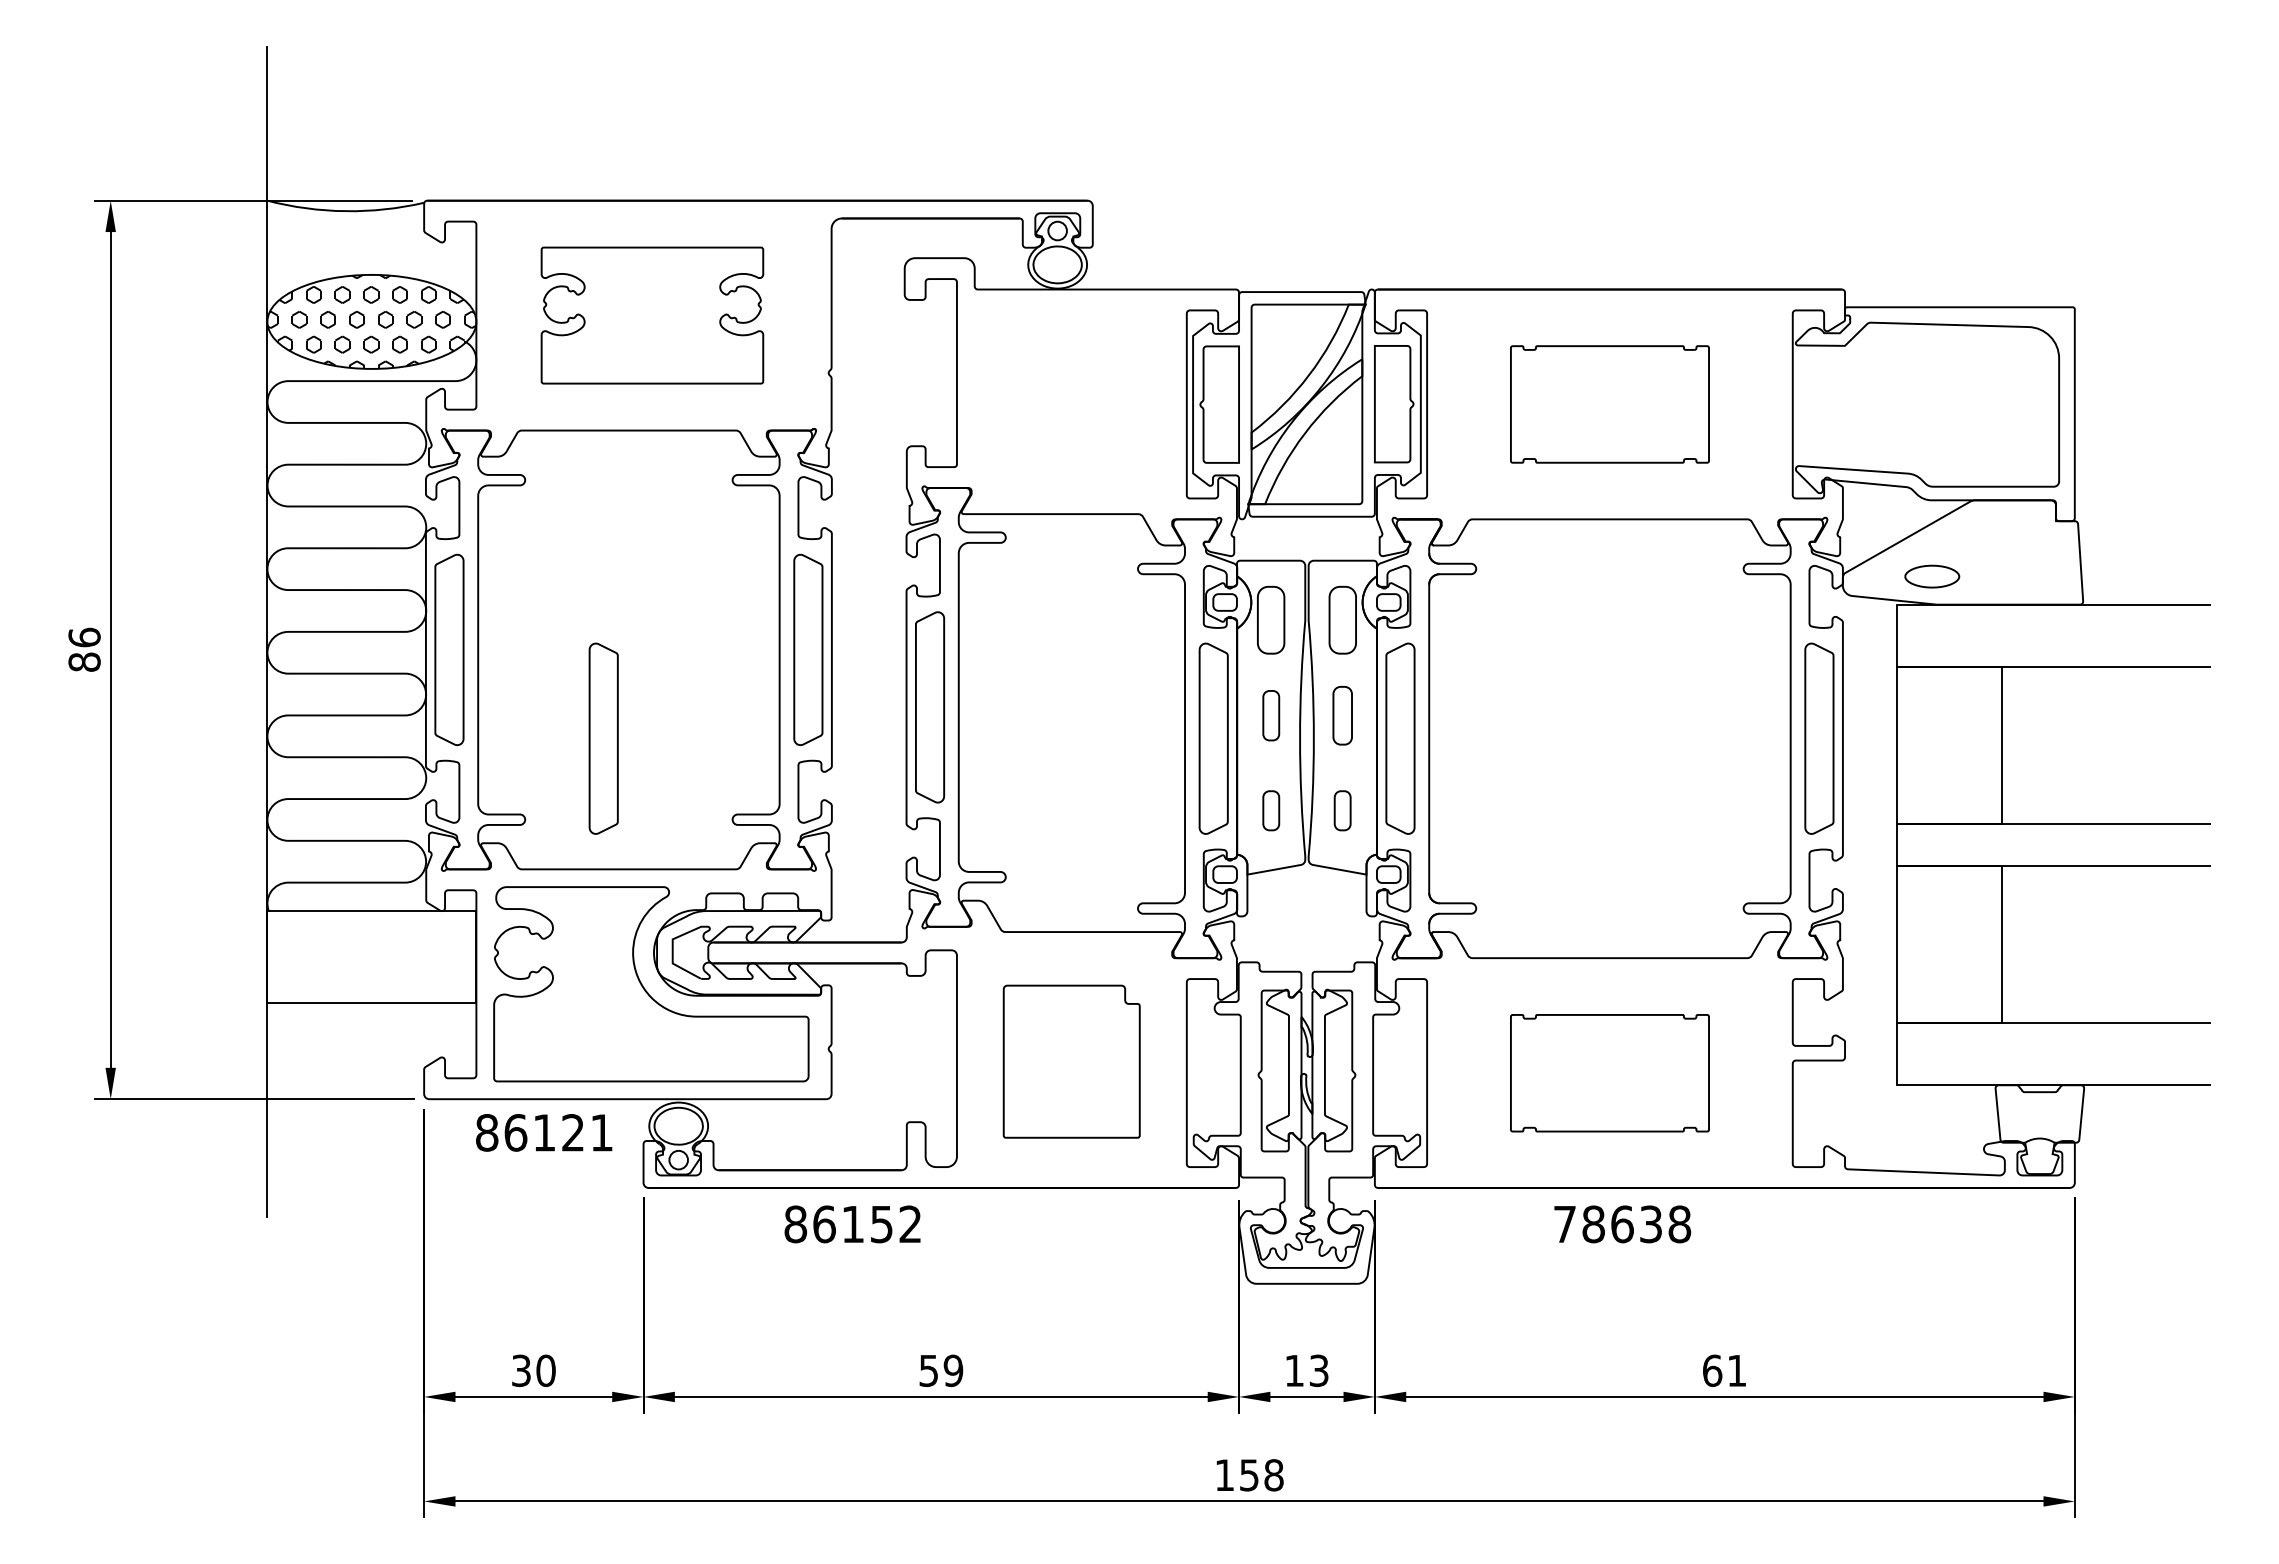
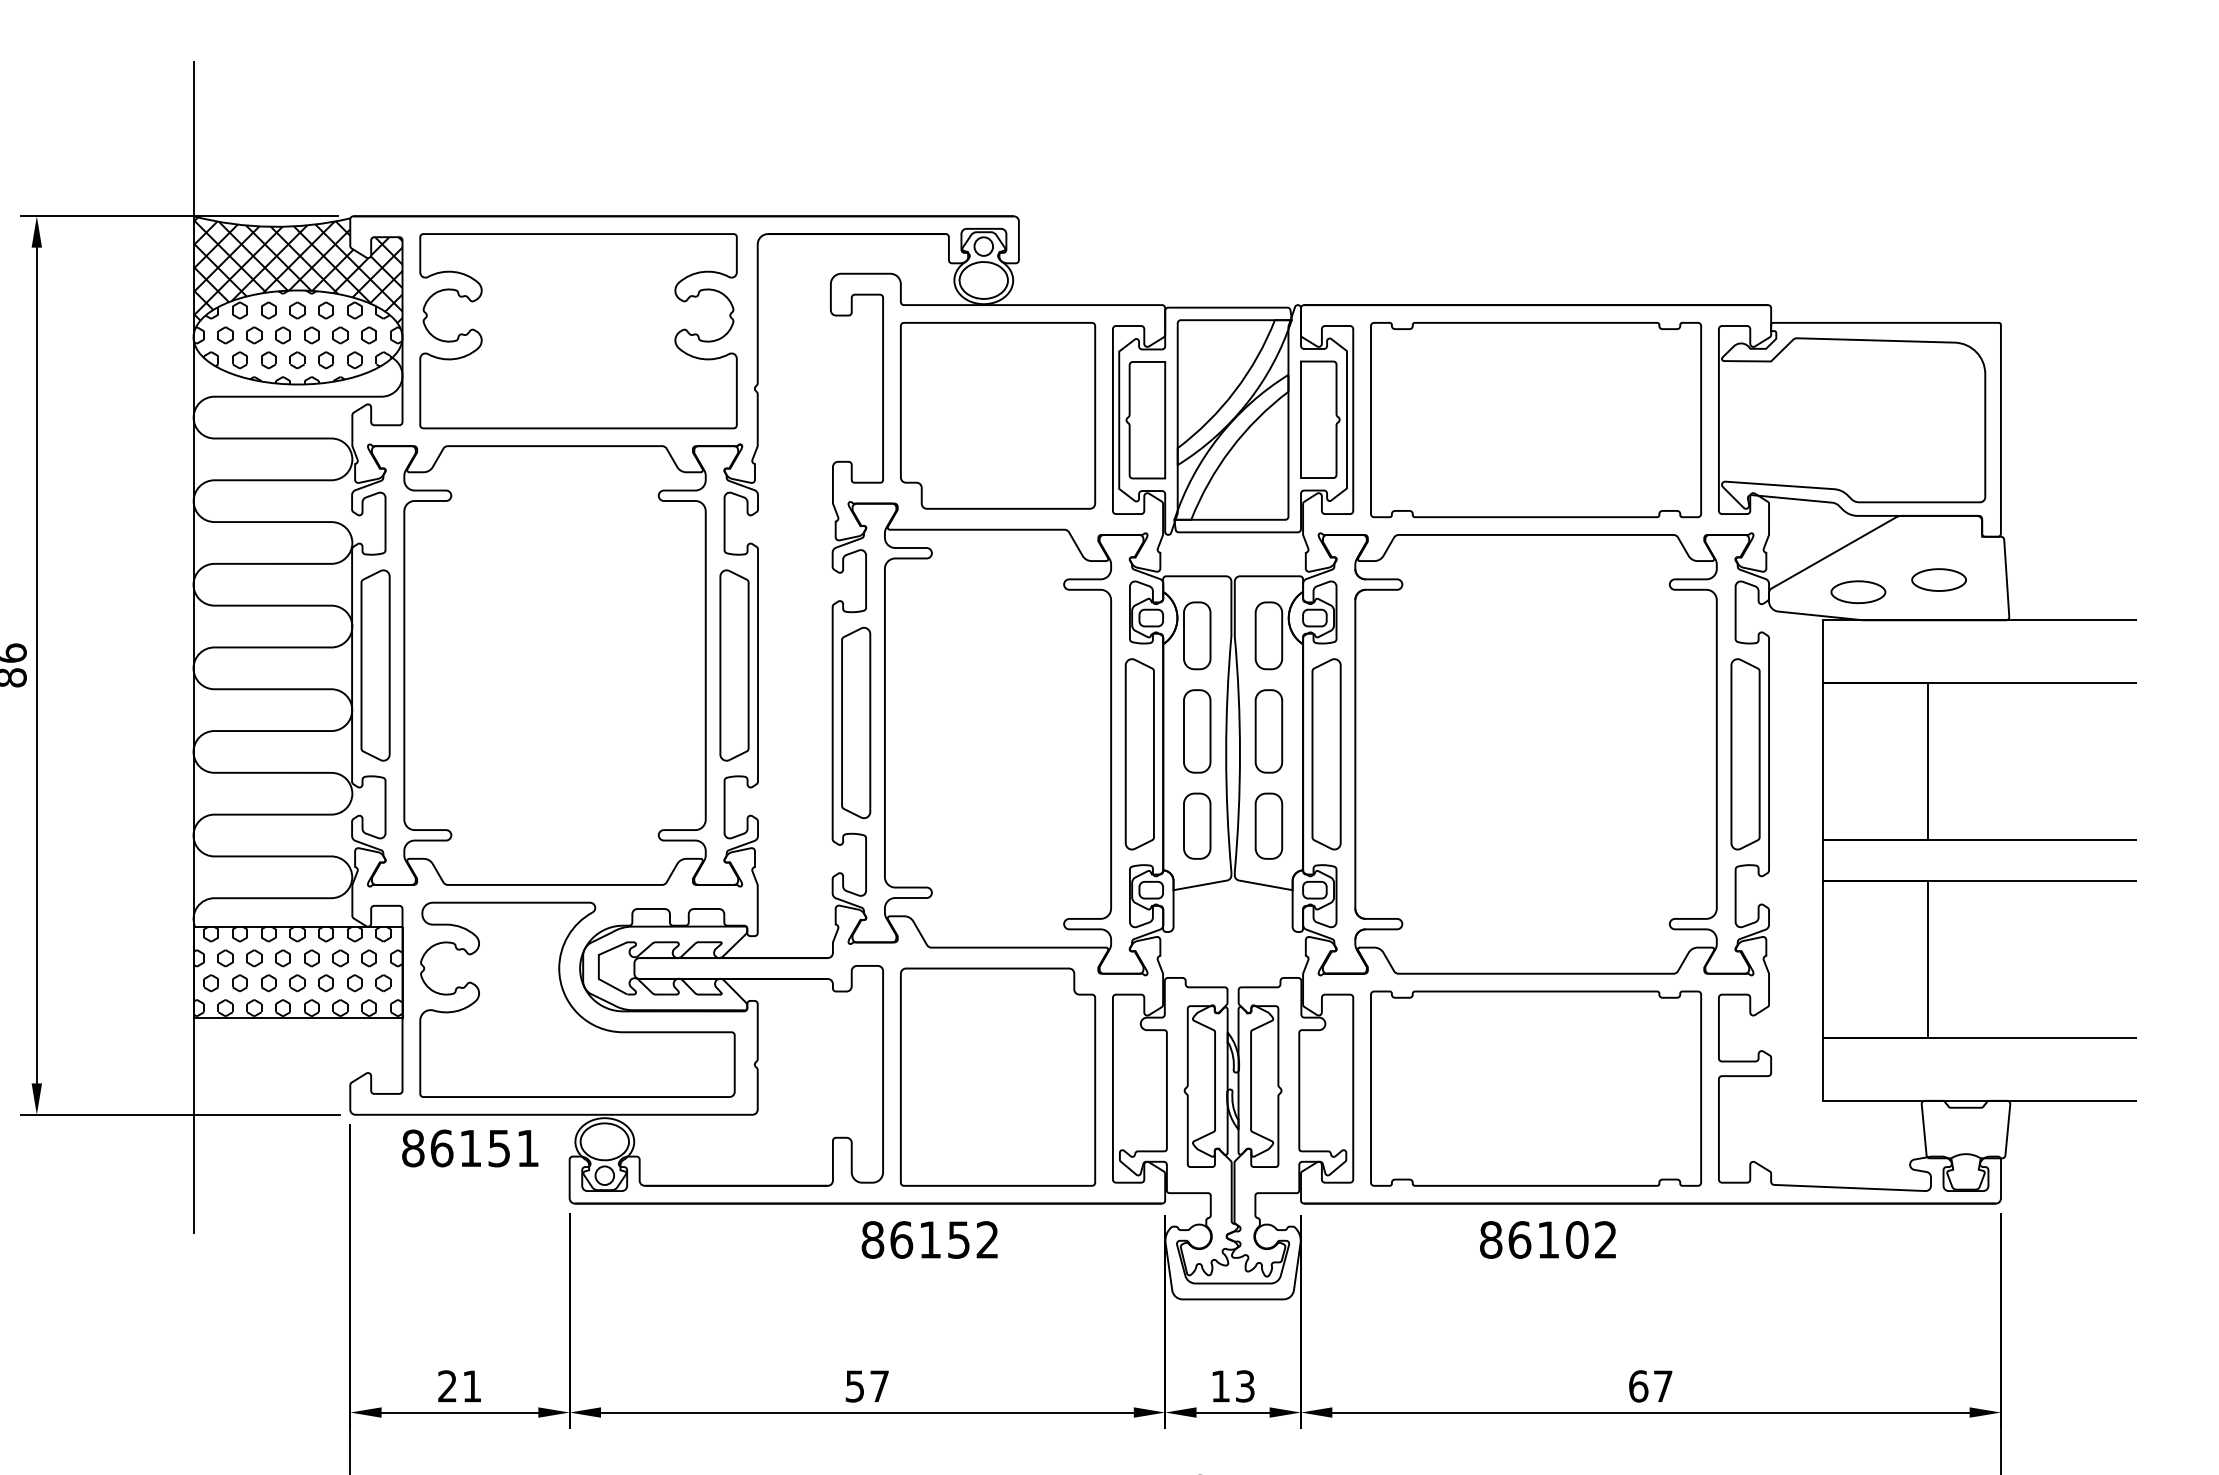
hatch: (371, 261) -> (297, 277), added
part: (652, 315) -> (578, 331), size x1.43
part: (1071, 400) -> (997, 416), added
part: (1609, 404) -> (1535, 420), size x1.67
part: (2012, 564) -> (1938, 580), added
part: (1271, 715) -> (1197, 731), size x1.67
part: (1342, 715) -> (1268, 731), size x1.43
curve: (590, 738) -> (516, 754), removed
part: (1271, 810) -> (1197, 826), size x1.67
part: (1342, 810) -> (1268, 826), size x1.67
hatch: (371, 955) -> (297, 971), added
part: (1071, 1061) -> (997, 1077), size x1.43
part: (1609, 1073) -> (1535, 1089), size x1.67
text: (572, 1132) -> (498, 1148), 86121 -> 86151
text: (852, 1224) -> (929, 1240), moved
text: (1622, 1224) -> (1548, 1240), 78638 -> 86102
text: (533, 1370) -> (459, 1386), 30 -> 21
text: (953, 1370) -> (879, 1386), 59 -> 57
text: (1737, 1370) -> (1663, 1386), 61 -> 67

